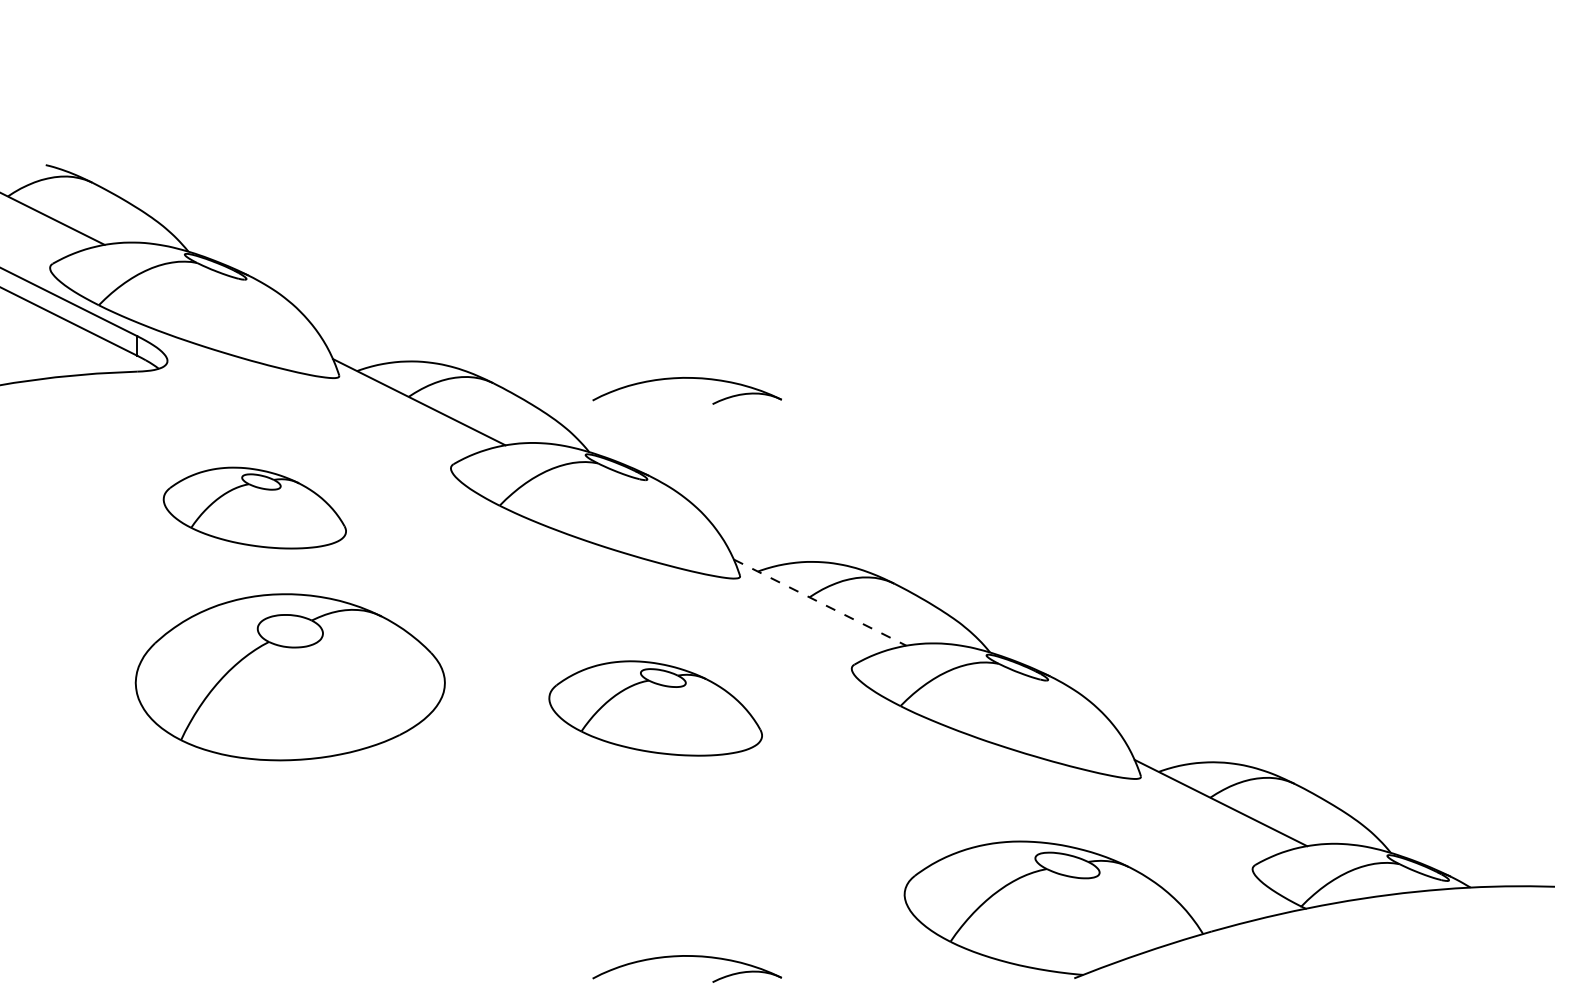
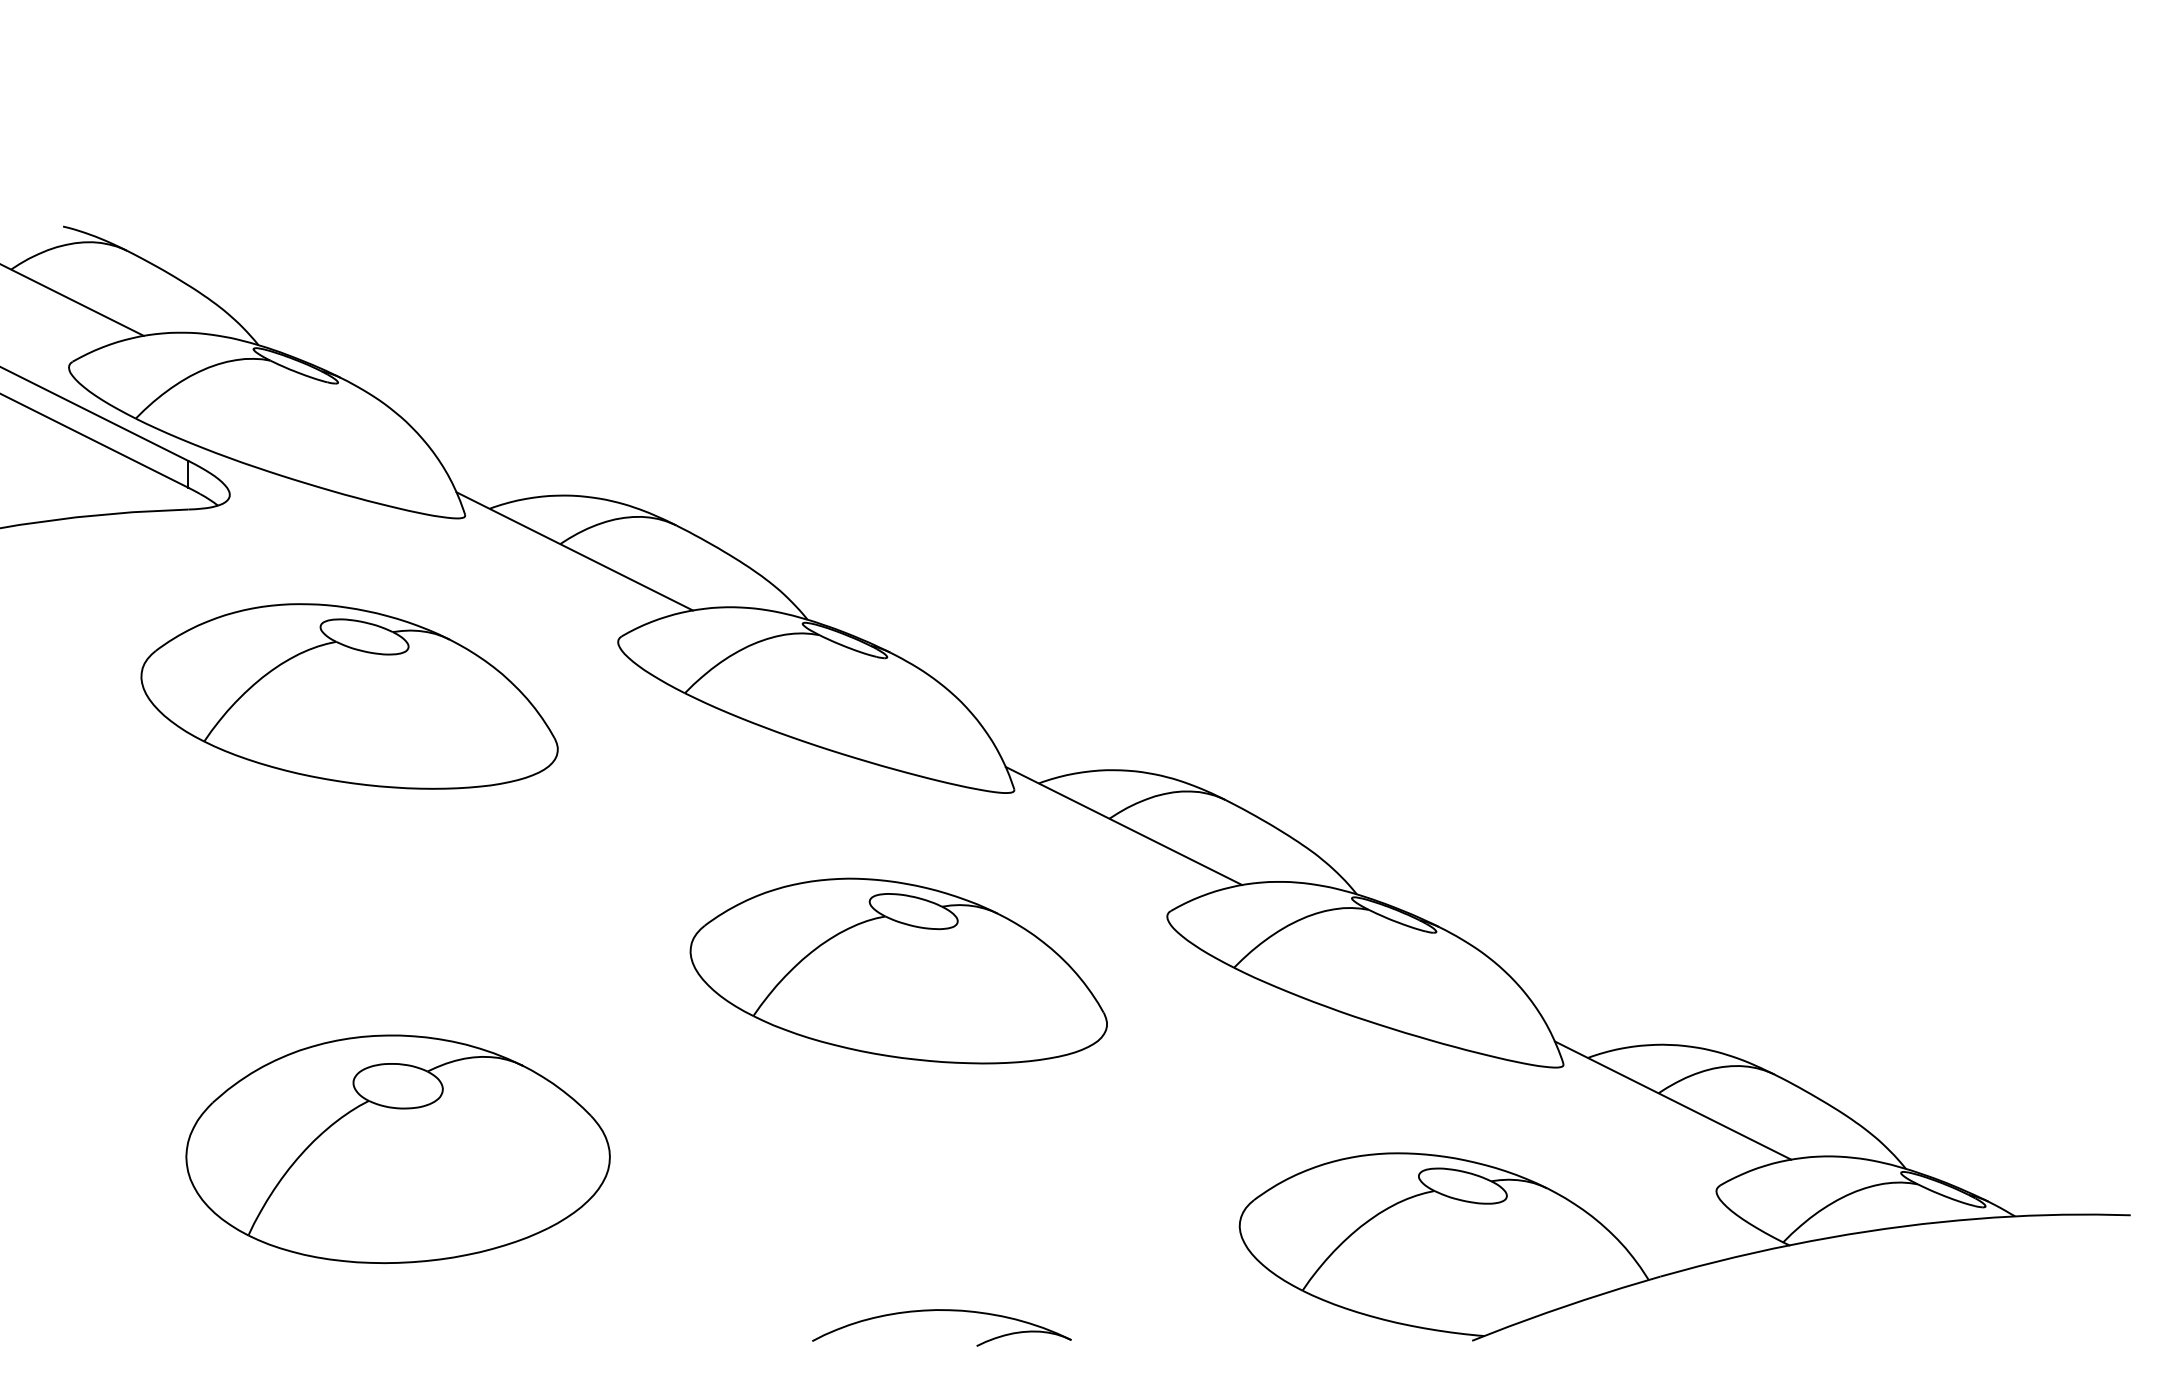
part: (690, 378) -> (946, 519), removed
part: (254, 508) -> (349, 696), size x1.67
line: (820, 602) -> (1124, 826), dashed -> solid
part: (289, 677) -> (397, 1149), moved
part: (655, 708) -> (898, 970), size x1.43

